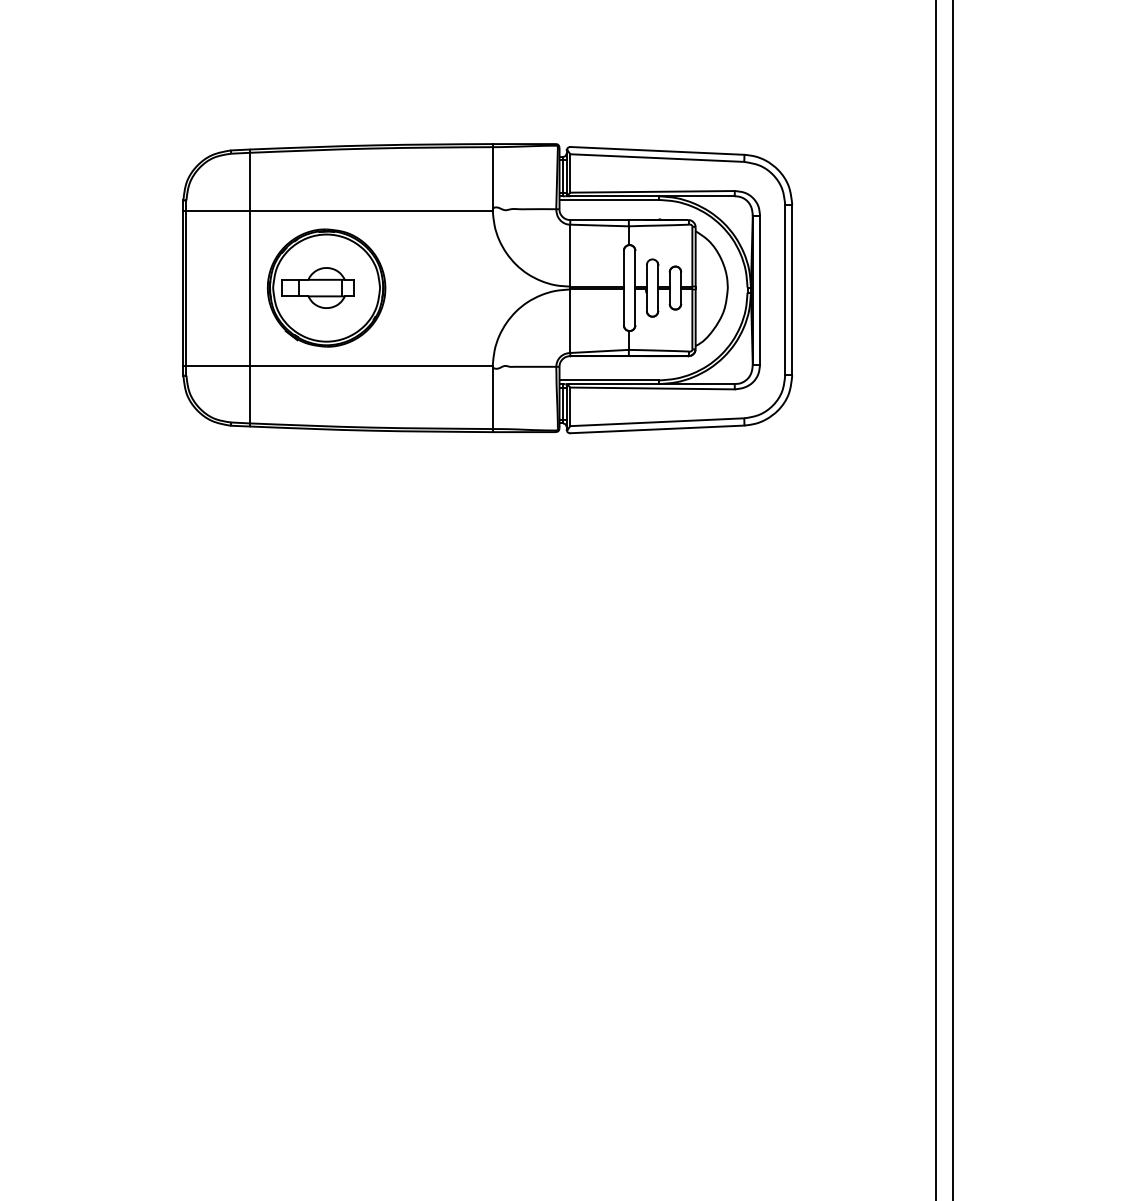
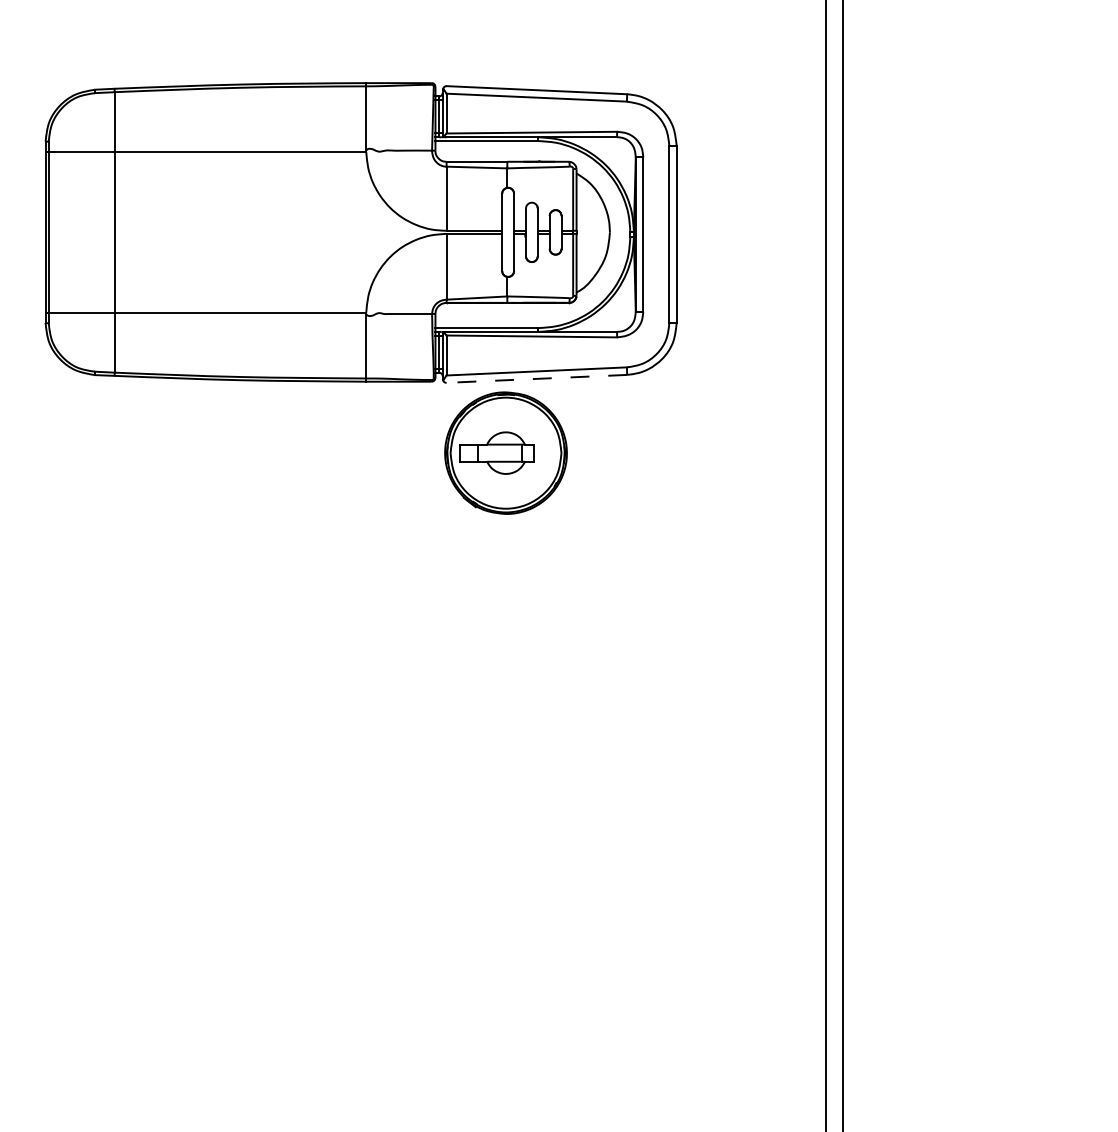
part: (326, 287) -> (505, 452), moved
line: (656, 429) -> (535, 378), solid -> dashed

